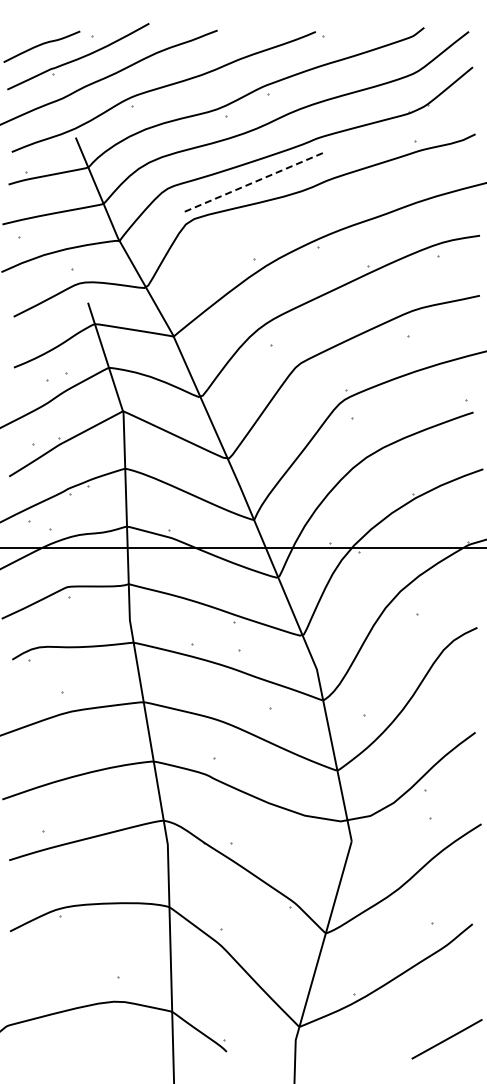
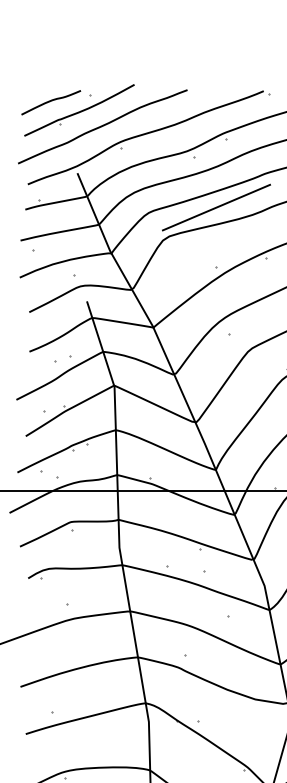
line: (255, 181) -> (216, 207), dashed -> solid

